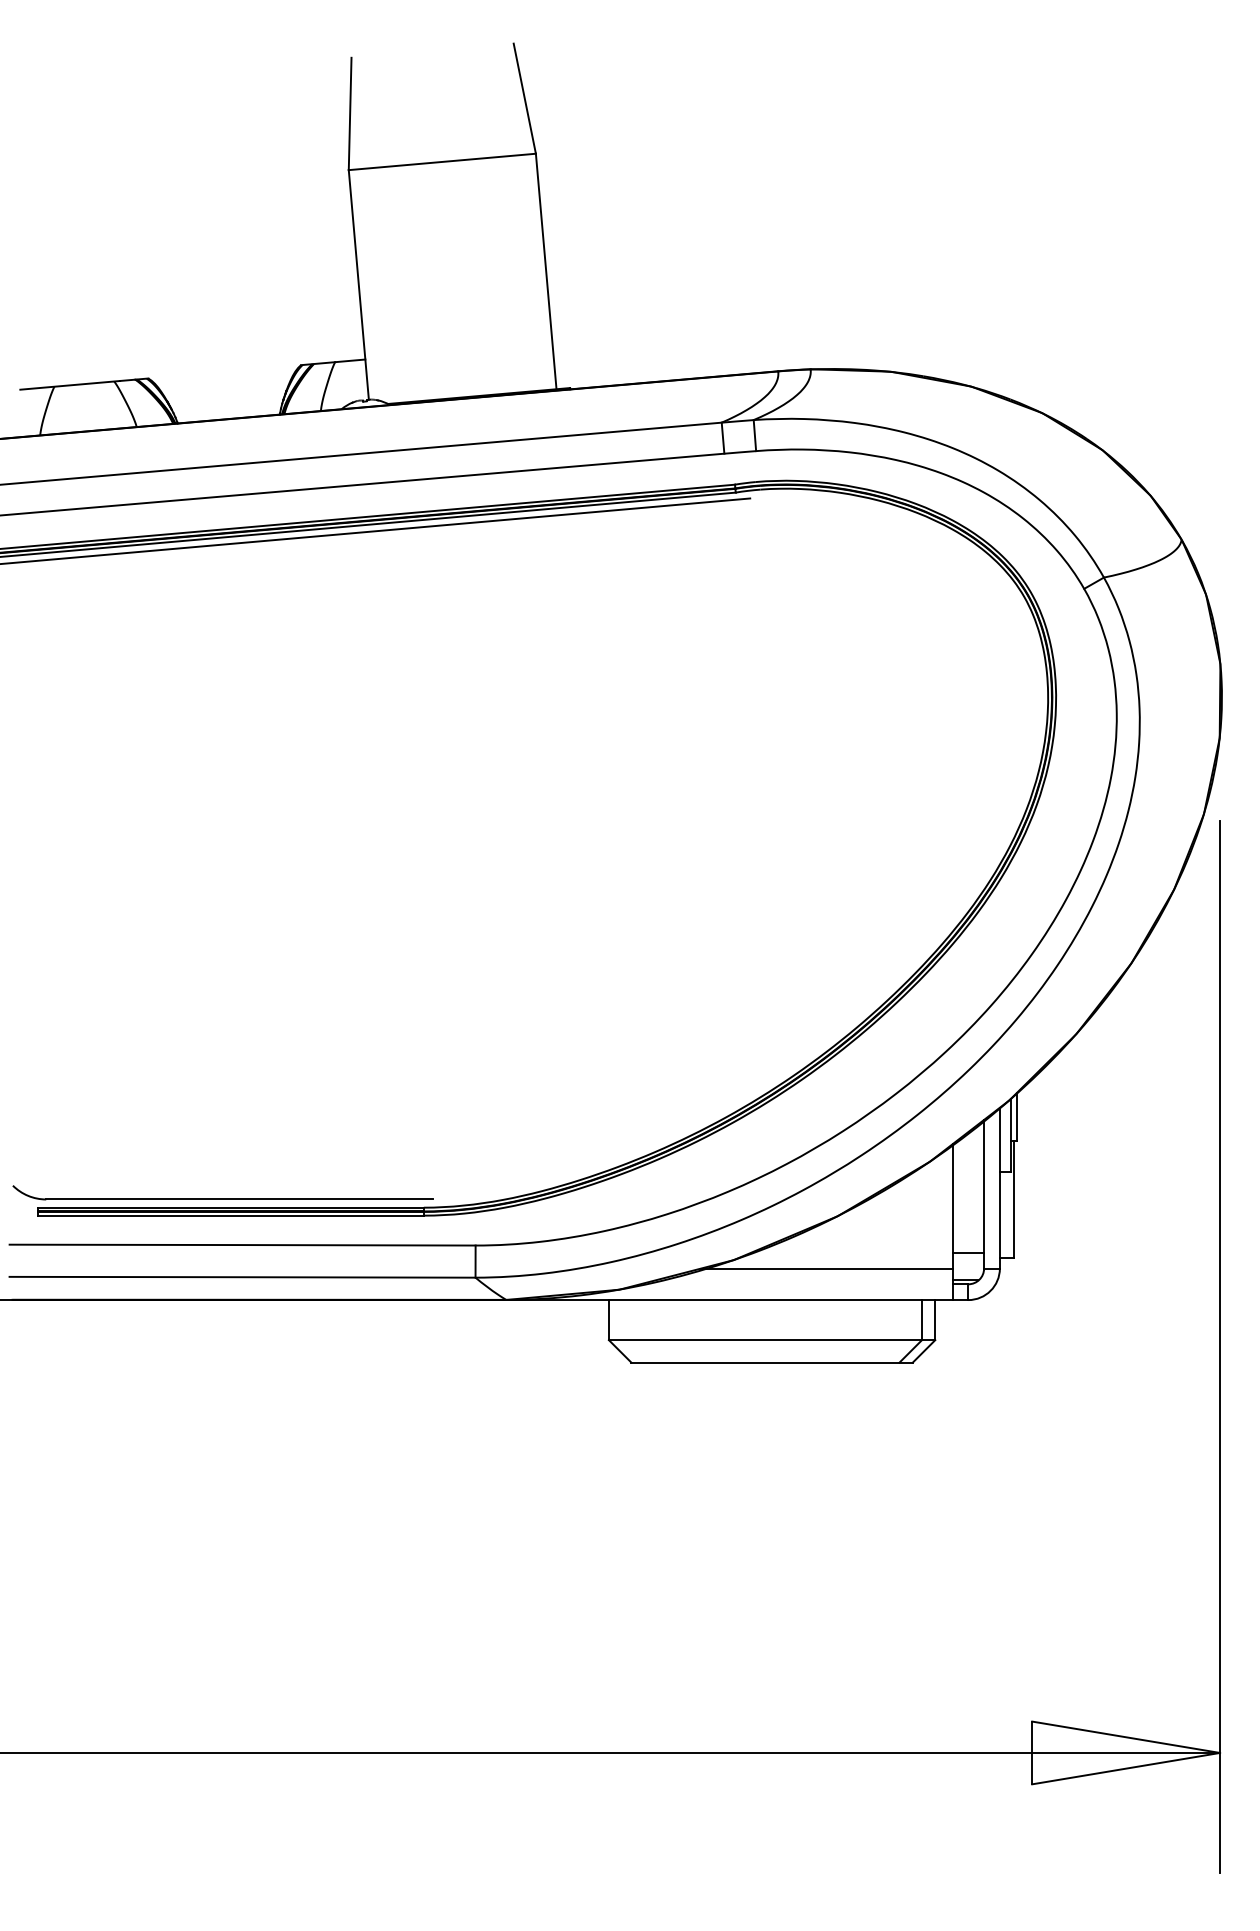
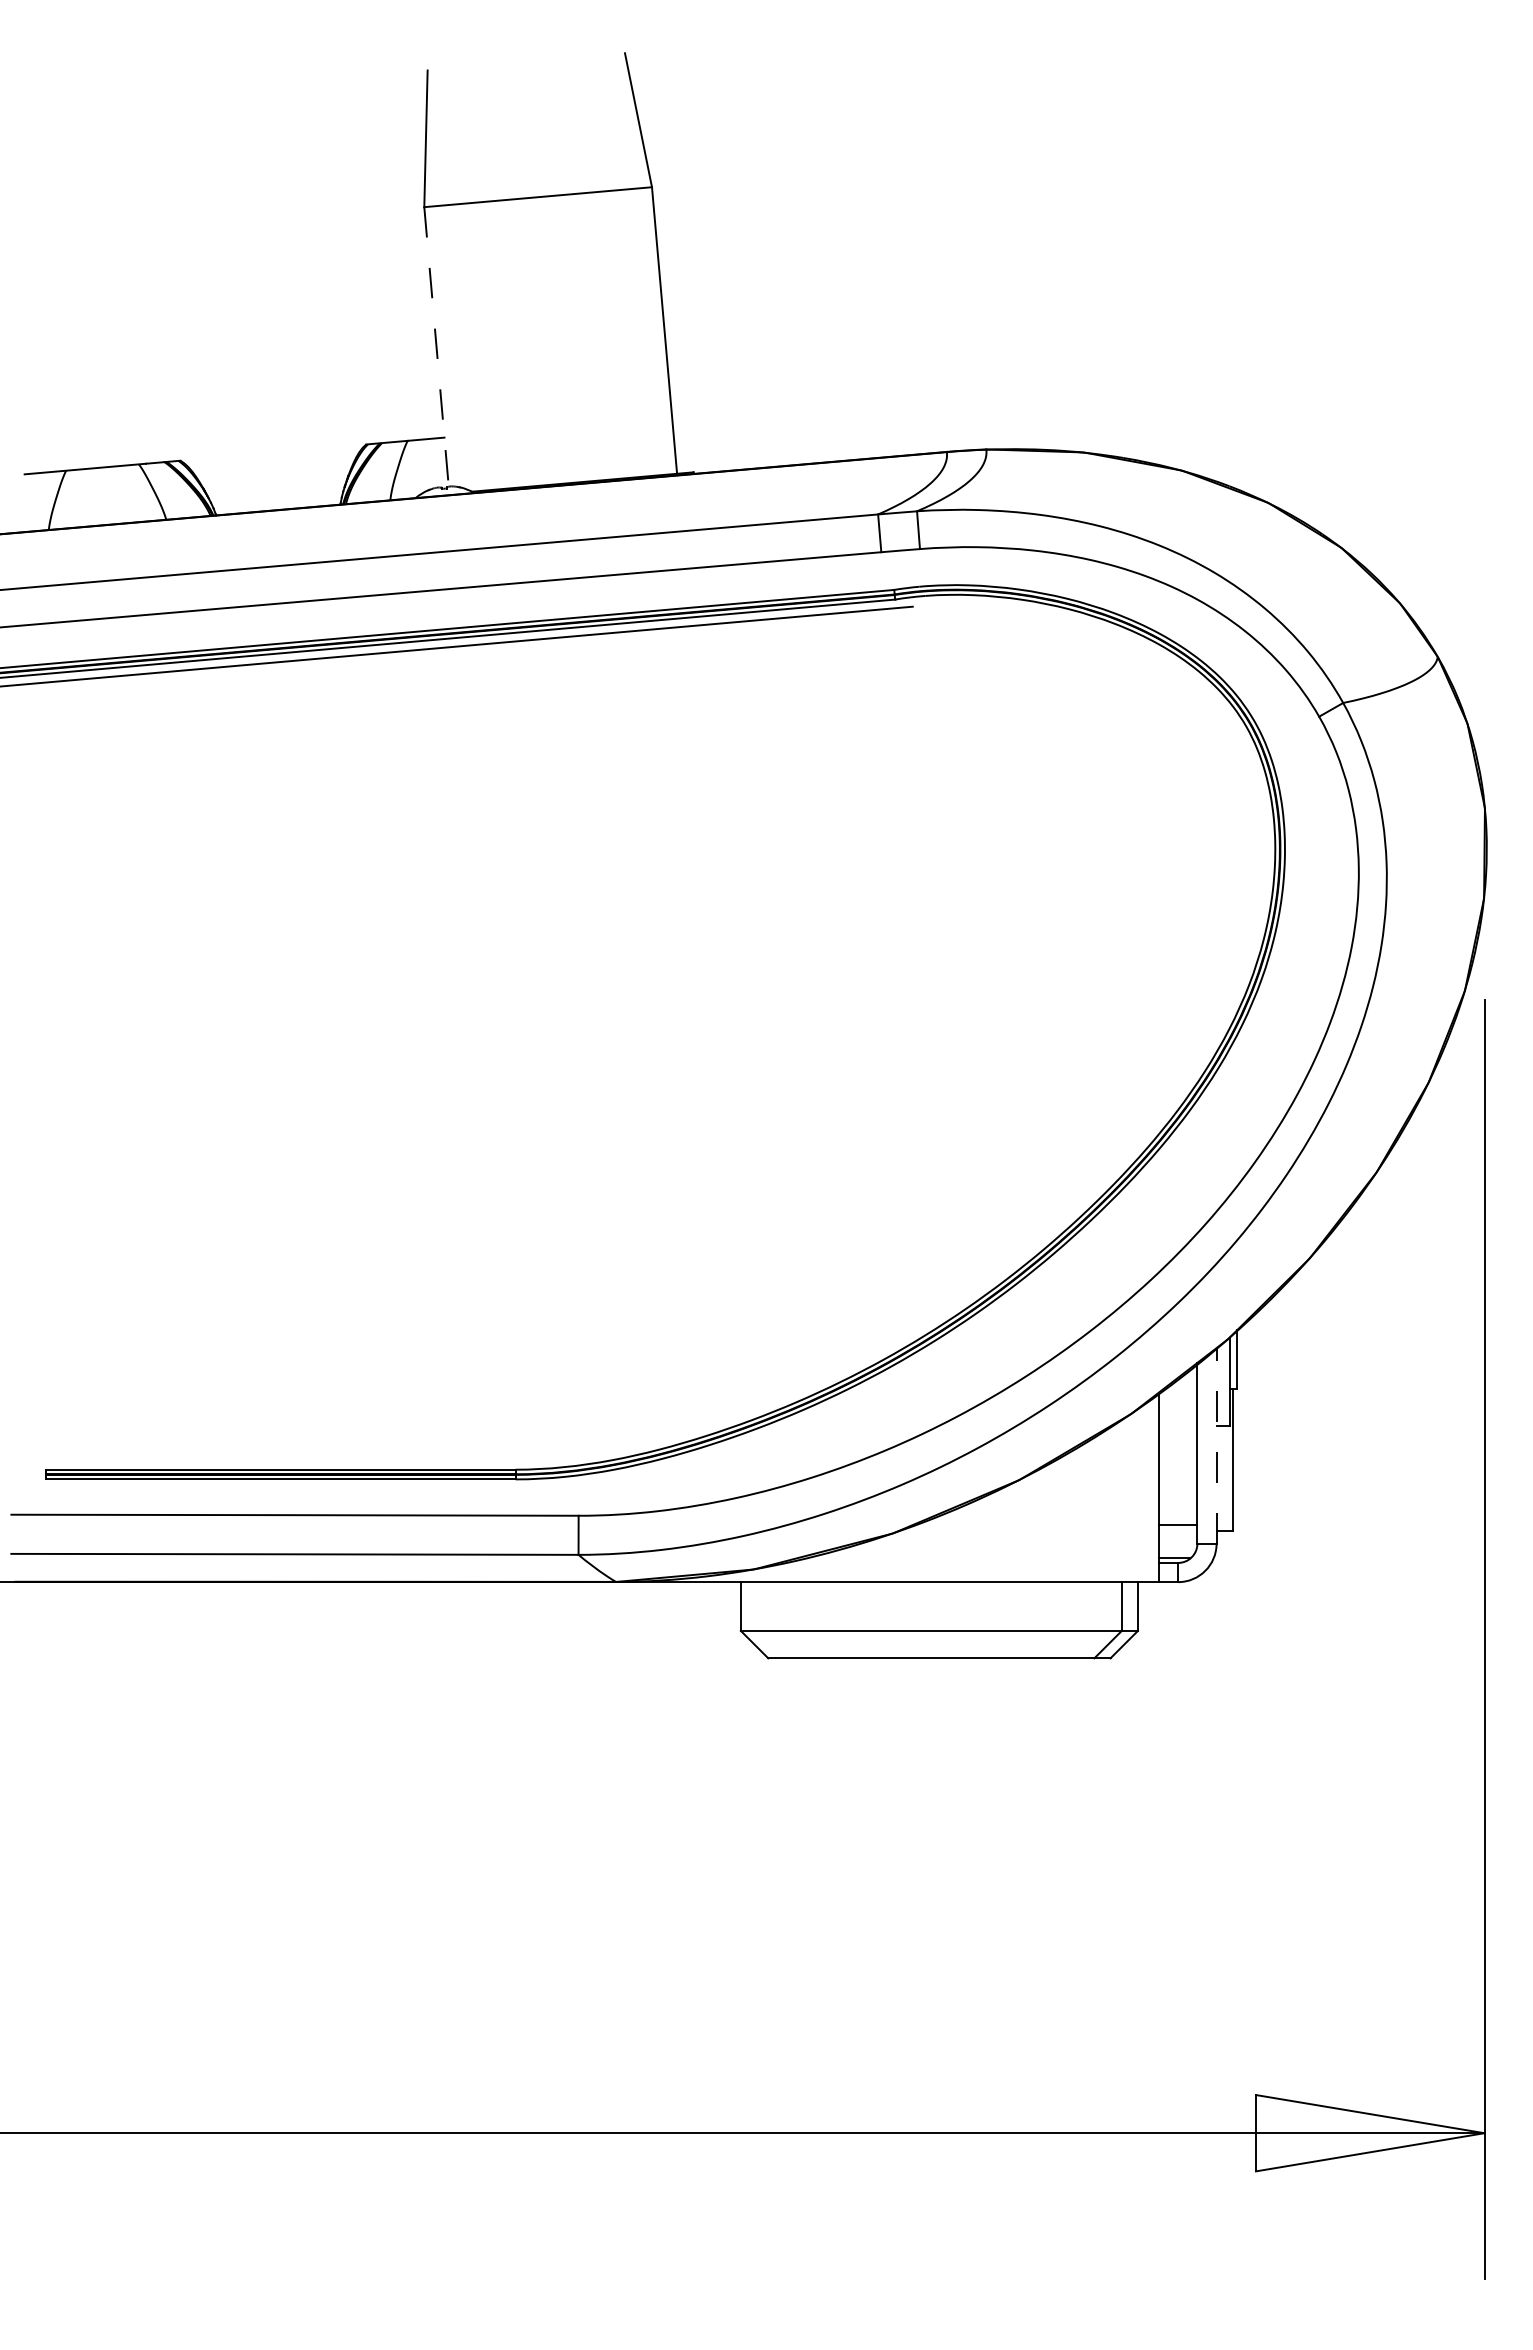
line: (358, 285) -> (436, 347), solid -> dashed
line: (999, 1187) -> (1216, 1445), solid -> dashed
part: (222, 1199) -> (270, 1459), removed
line: (827, 1268) -> (1006, 1543), removed

